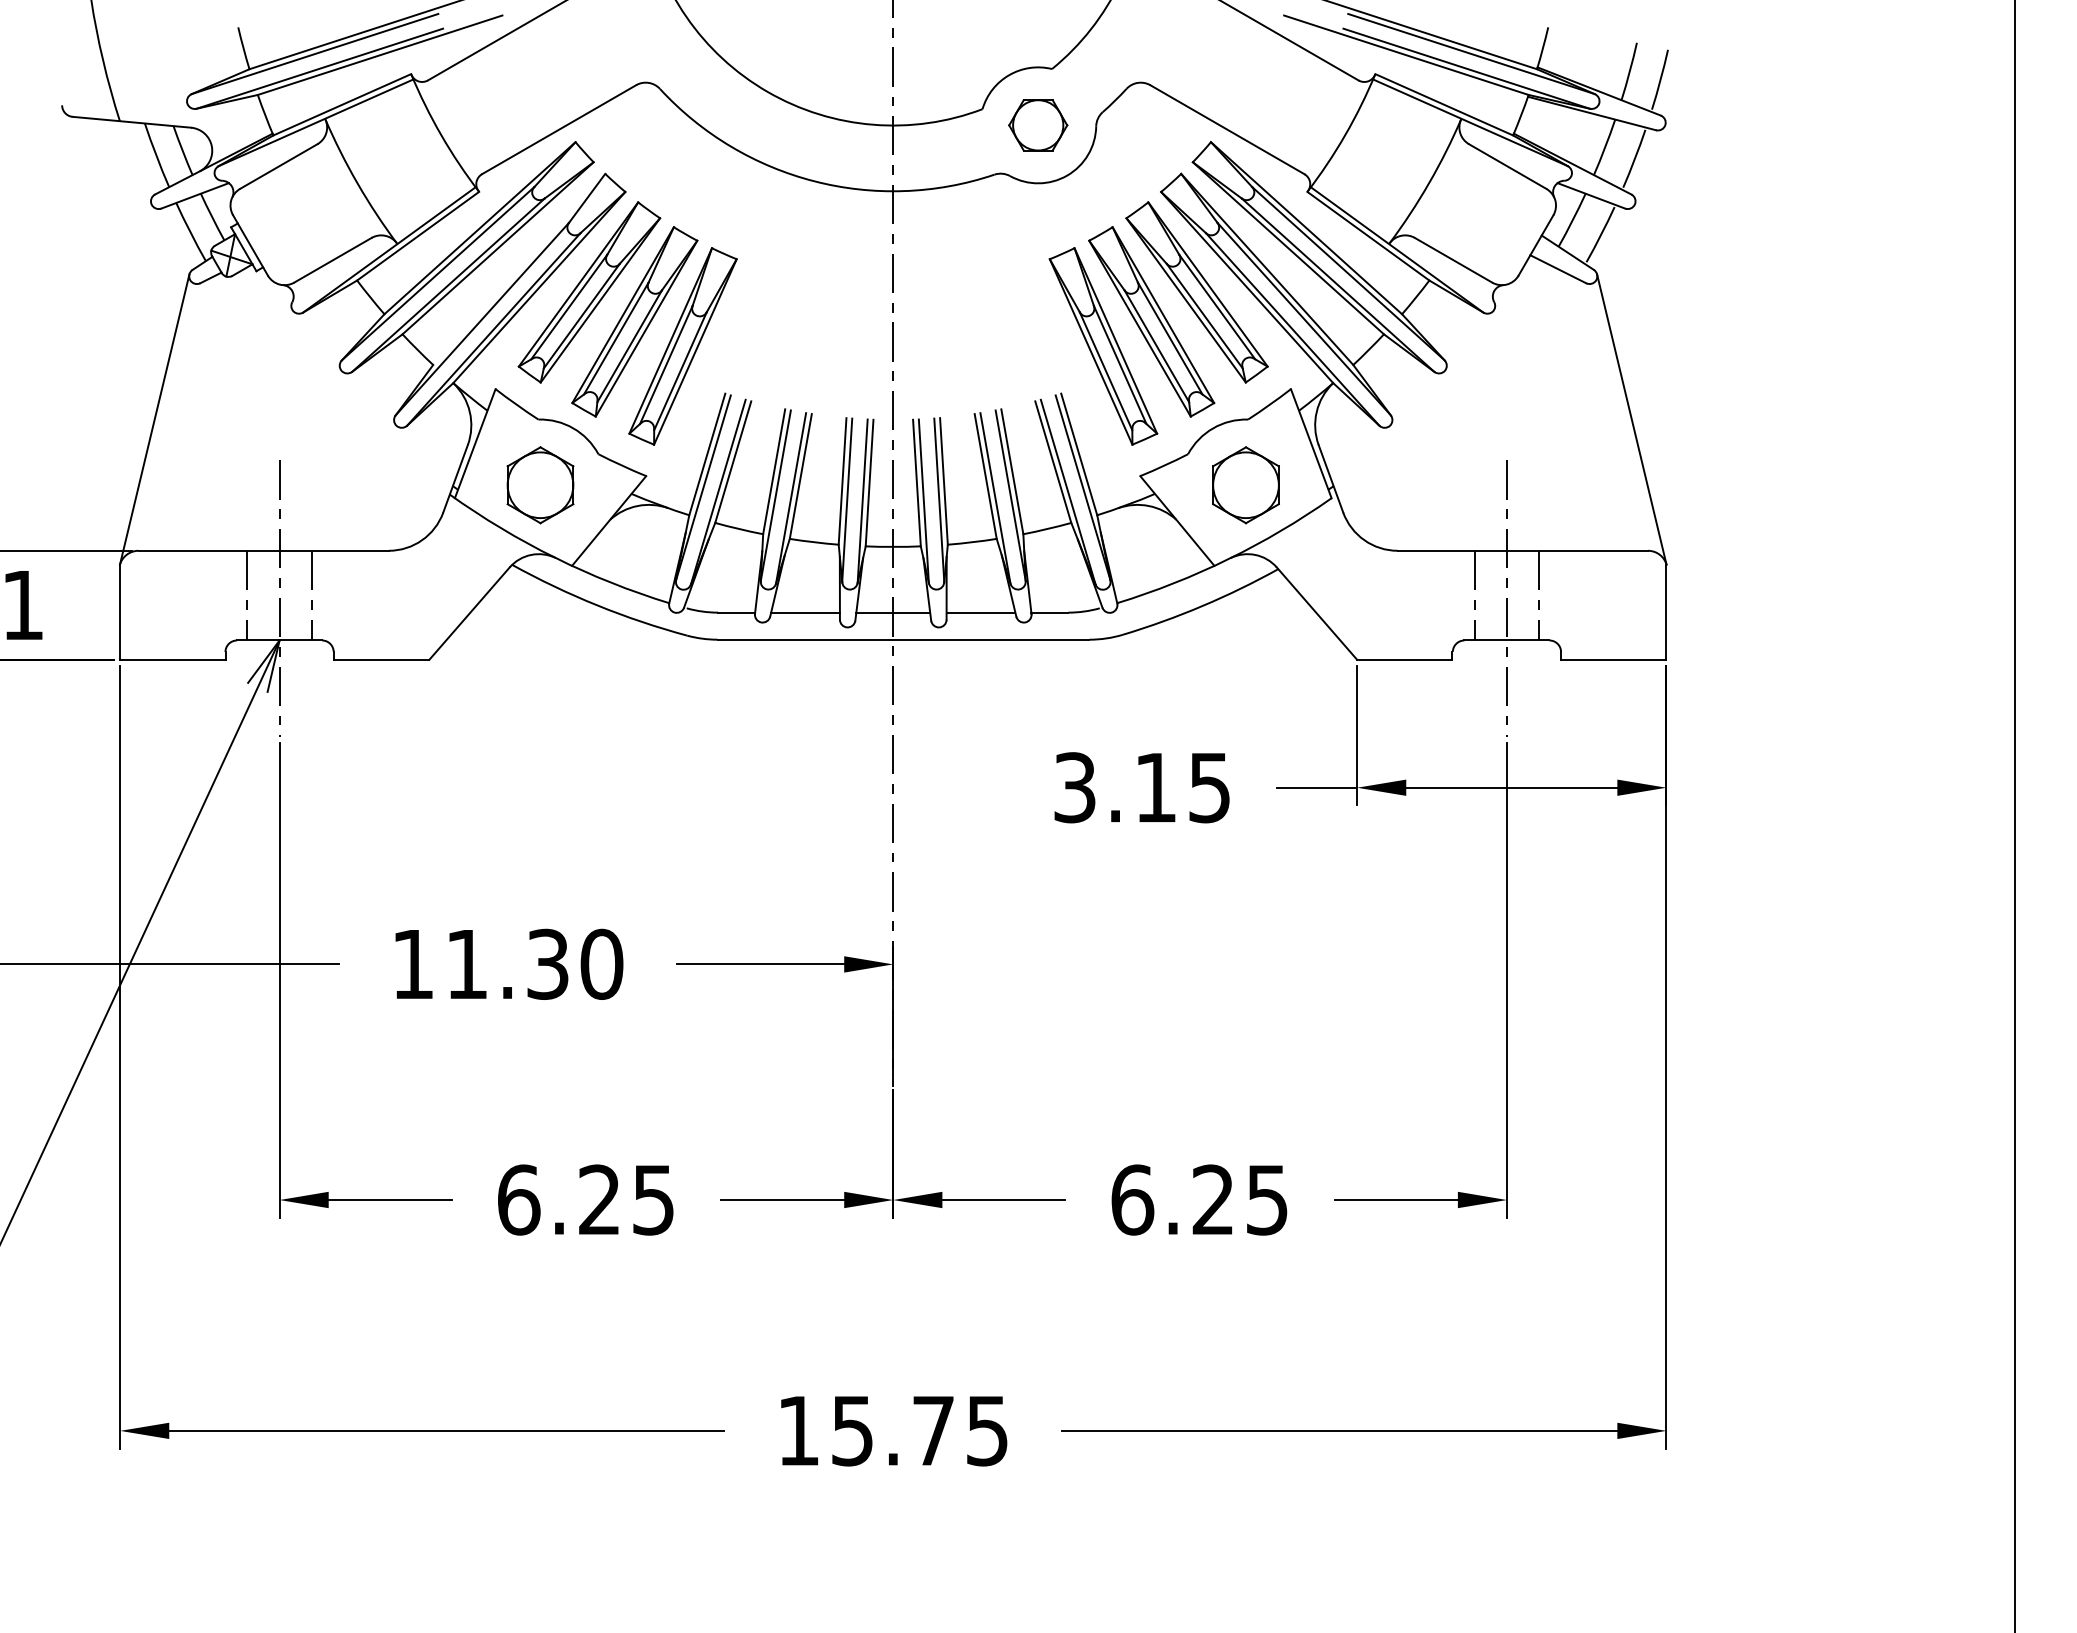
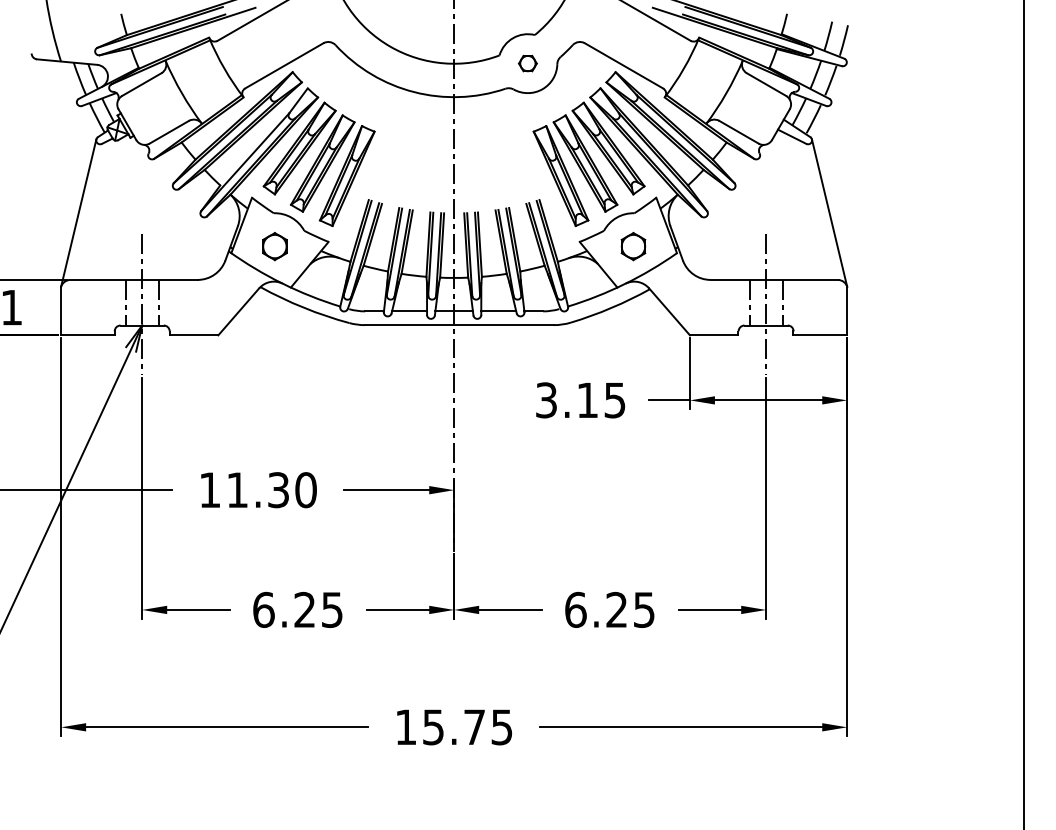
part: (1037, 125) -> (527, 63), size x0.6
part: (539, 485) -> (274, 246), size x0.7
part: (1246, 485) -> (633, 246), size x0.7

